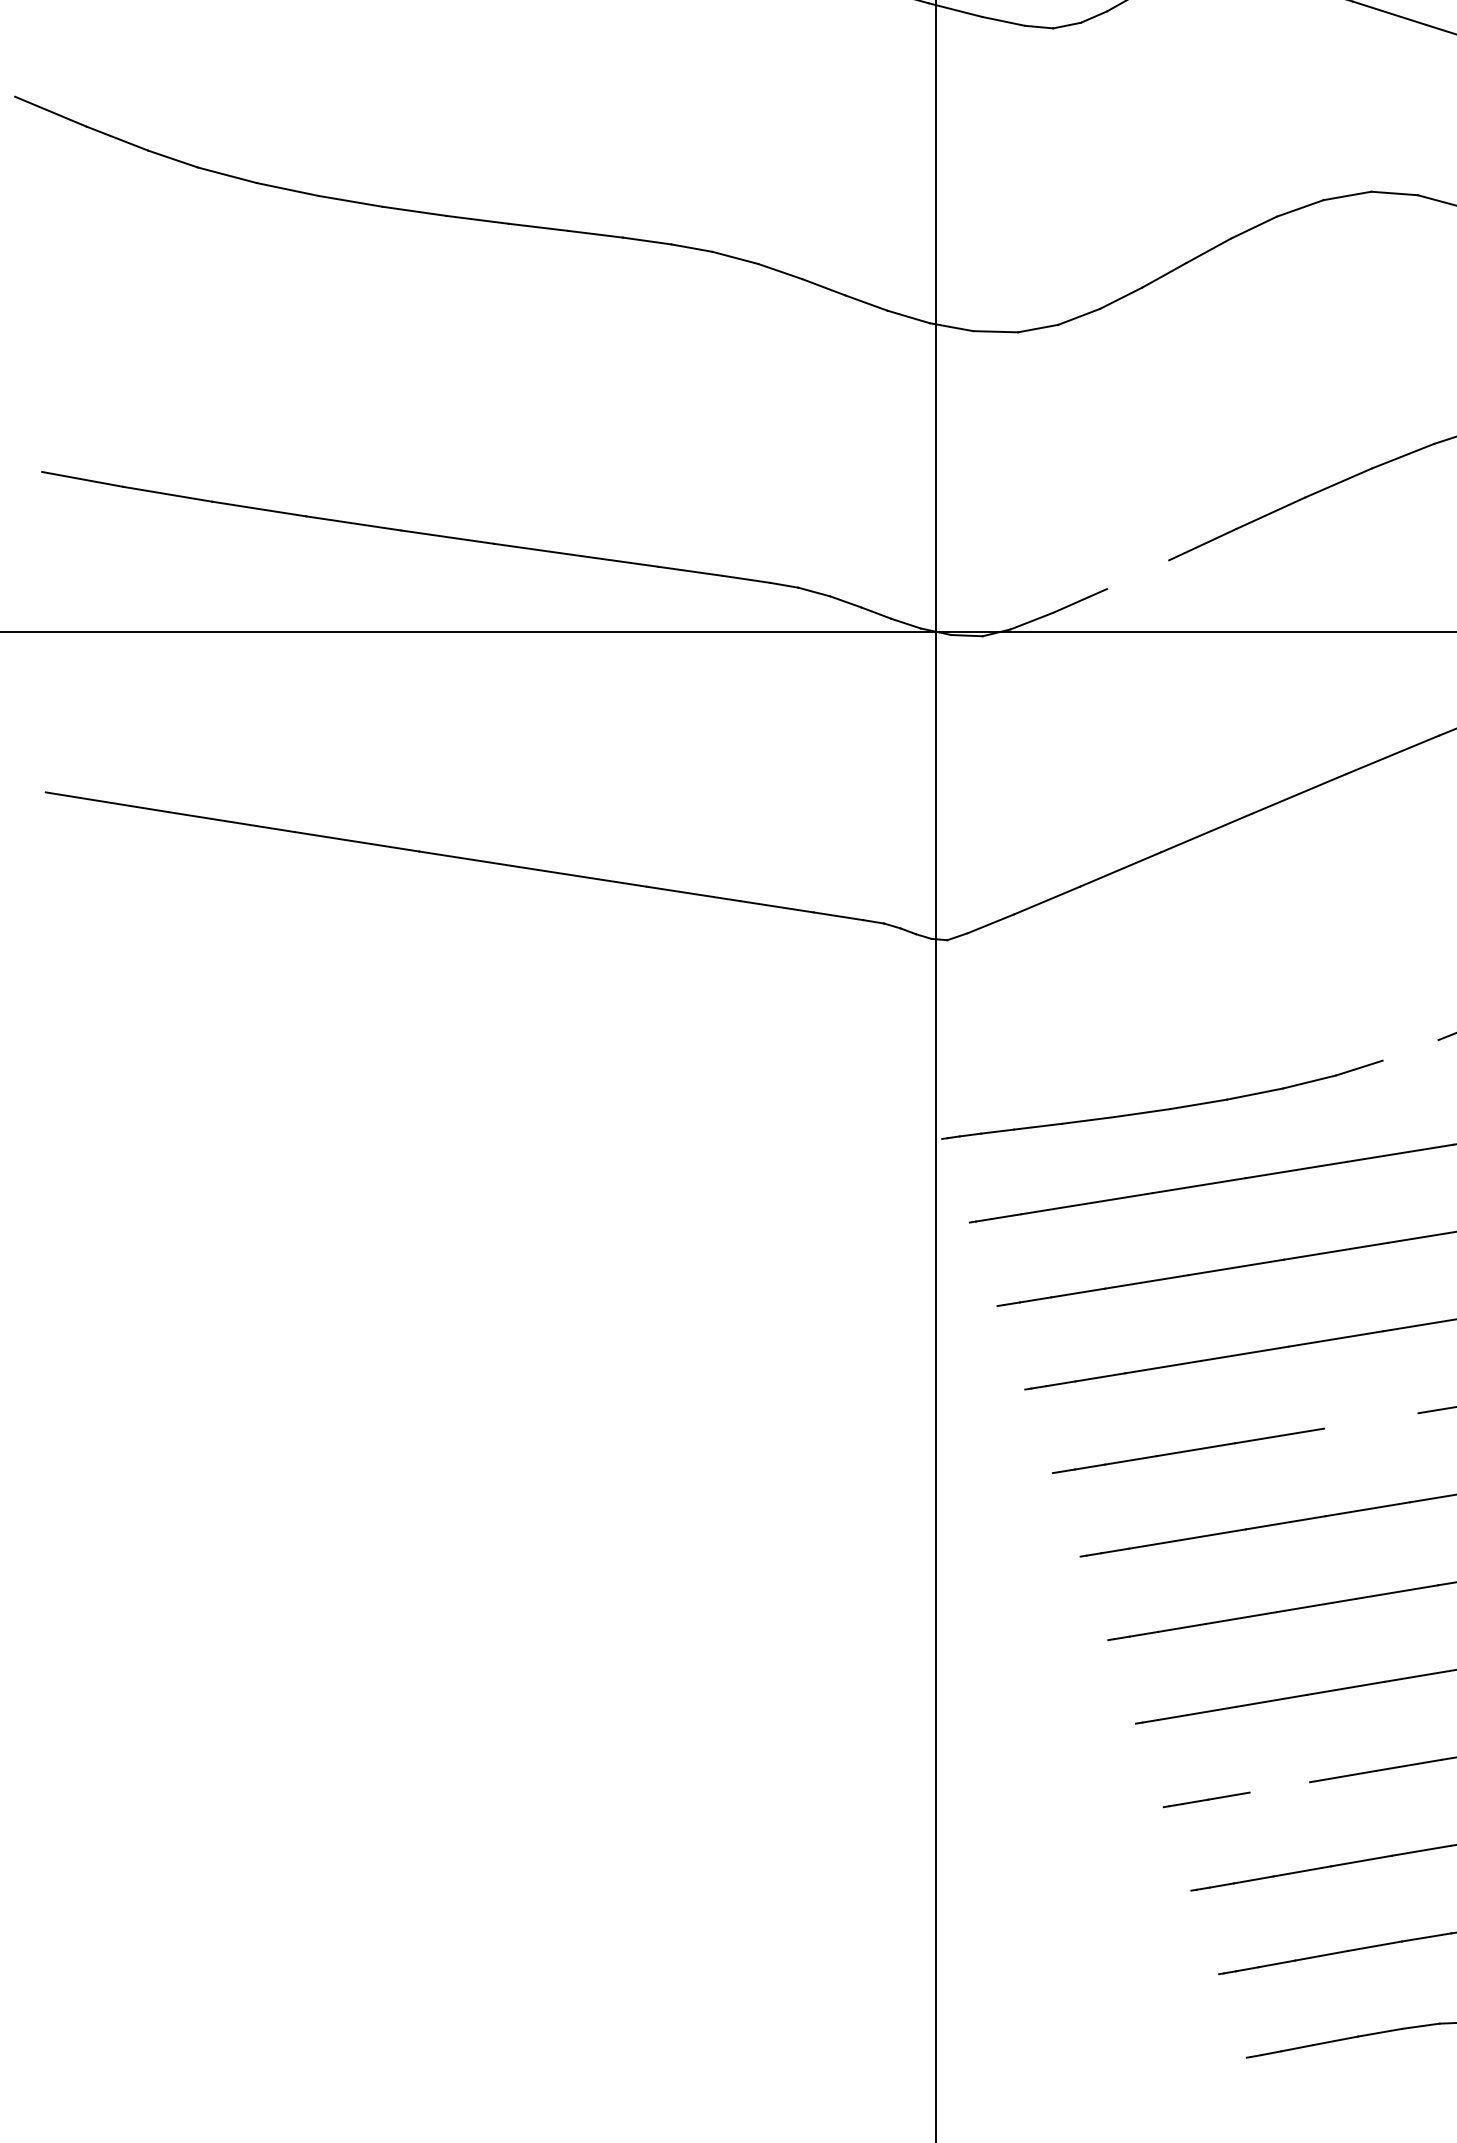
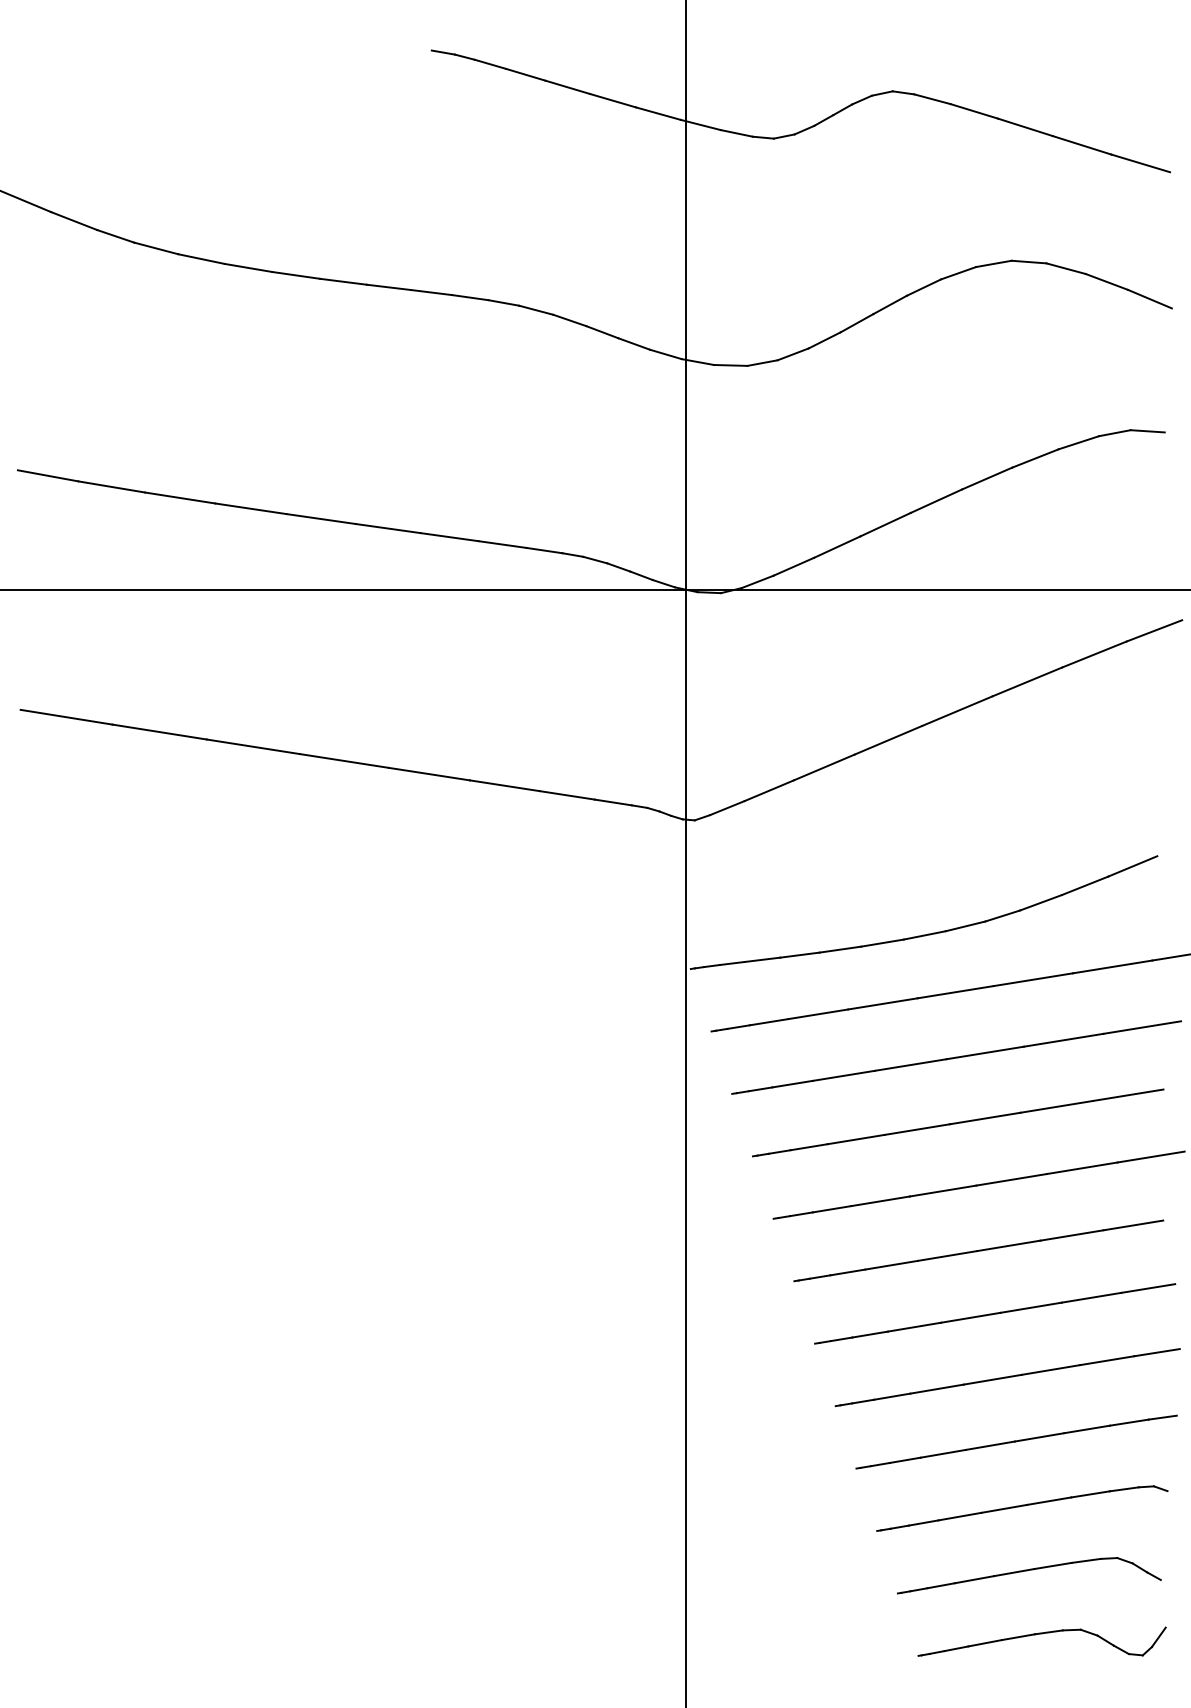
line: (1138, 573) -> (837, 546), added
line: (1409, 1050) -> (1040, 902), added
line: (1371, 1420) -> (1011, 1179), added
line: (1278, 1787) -> (942, 1453), added

